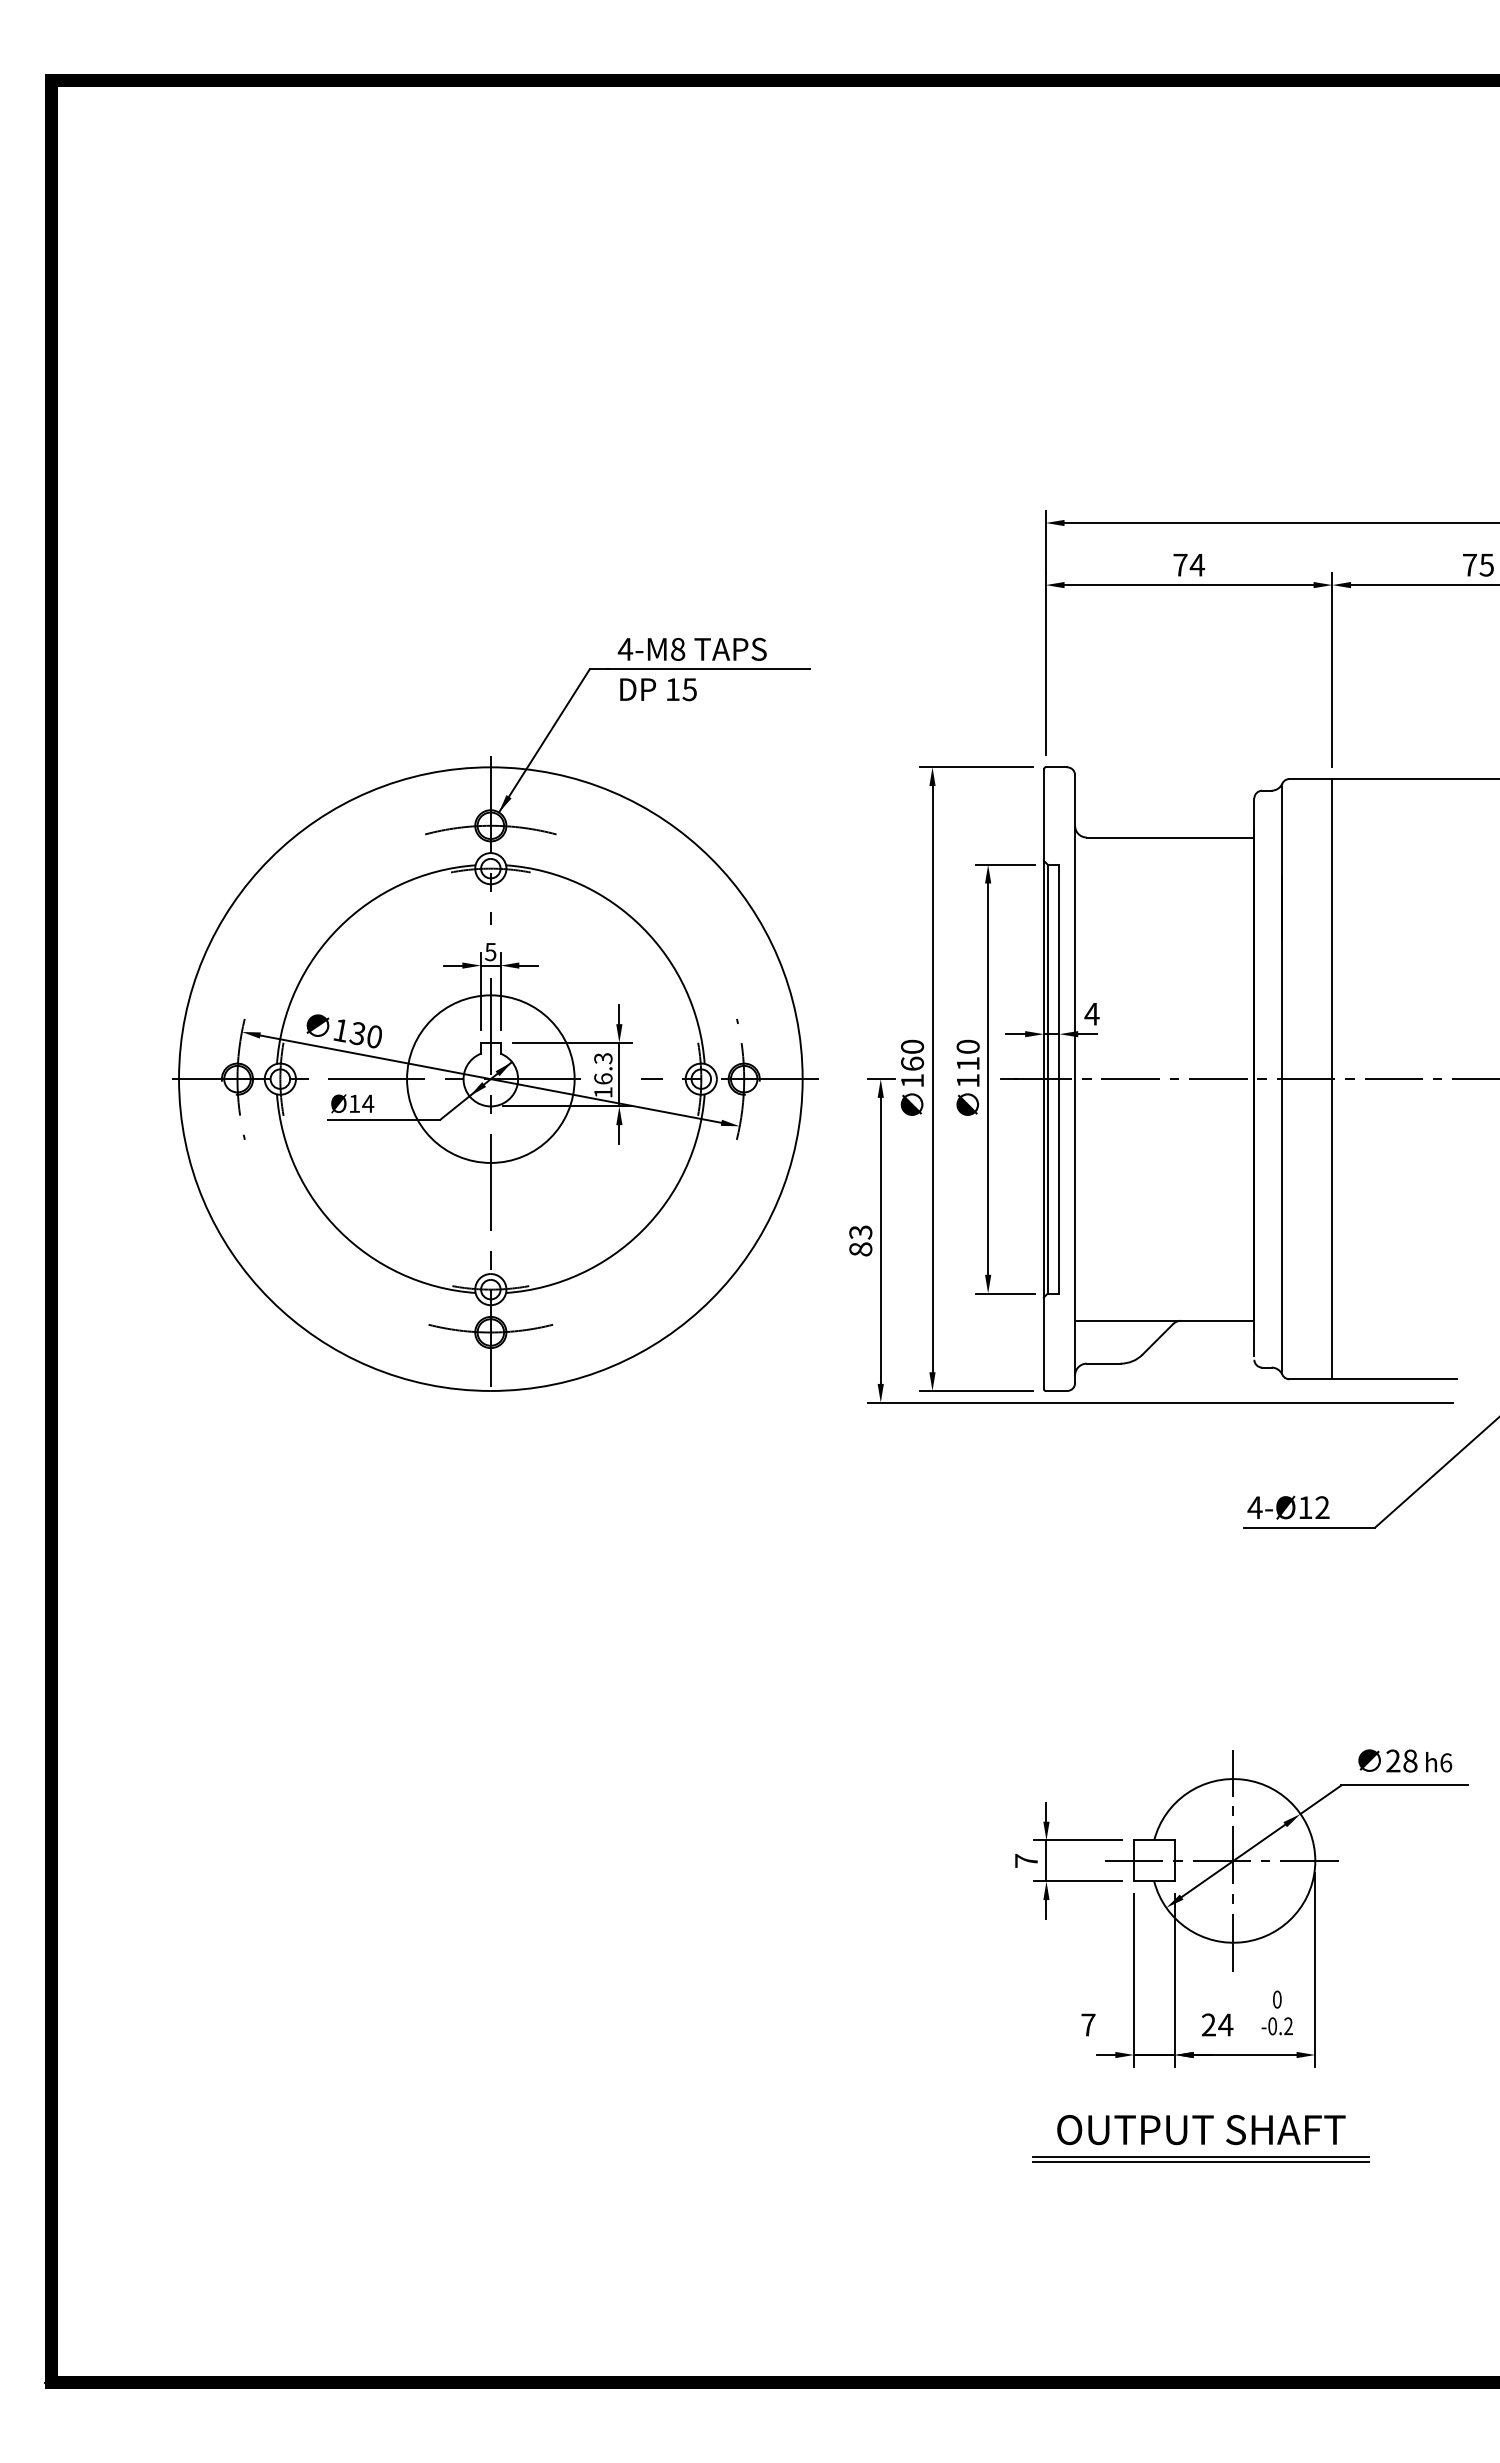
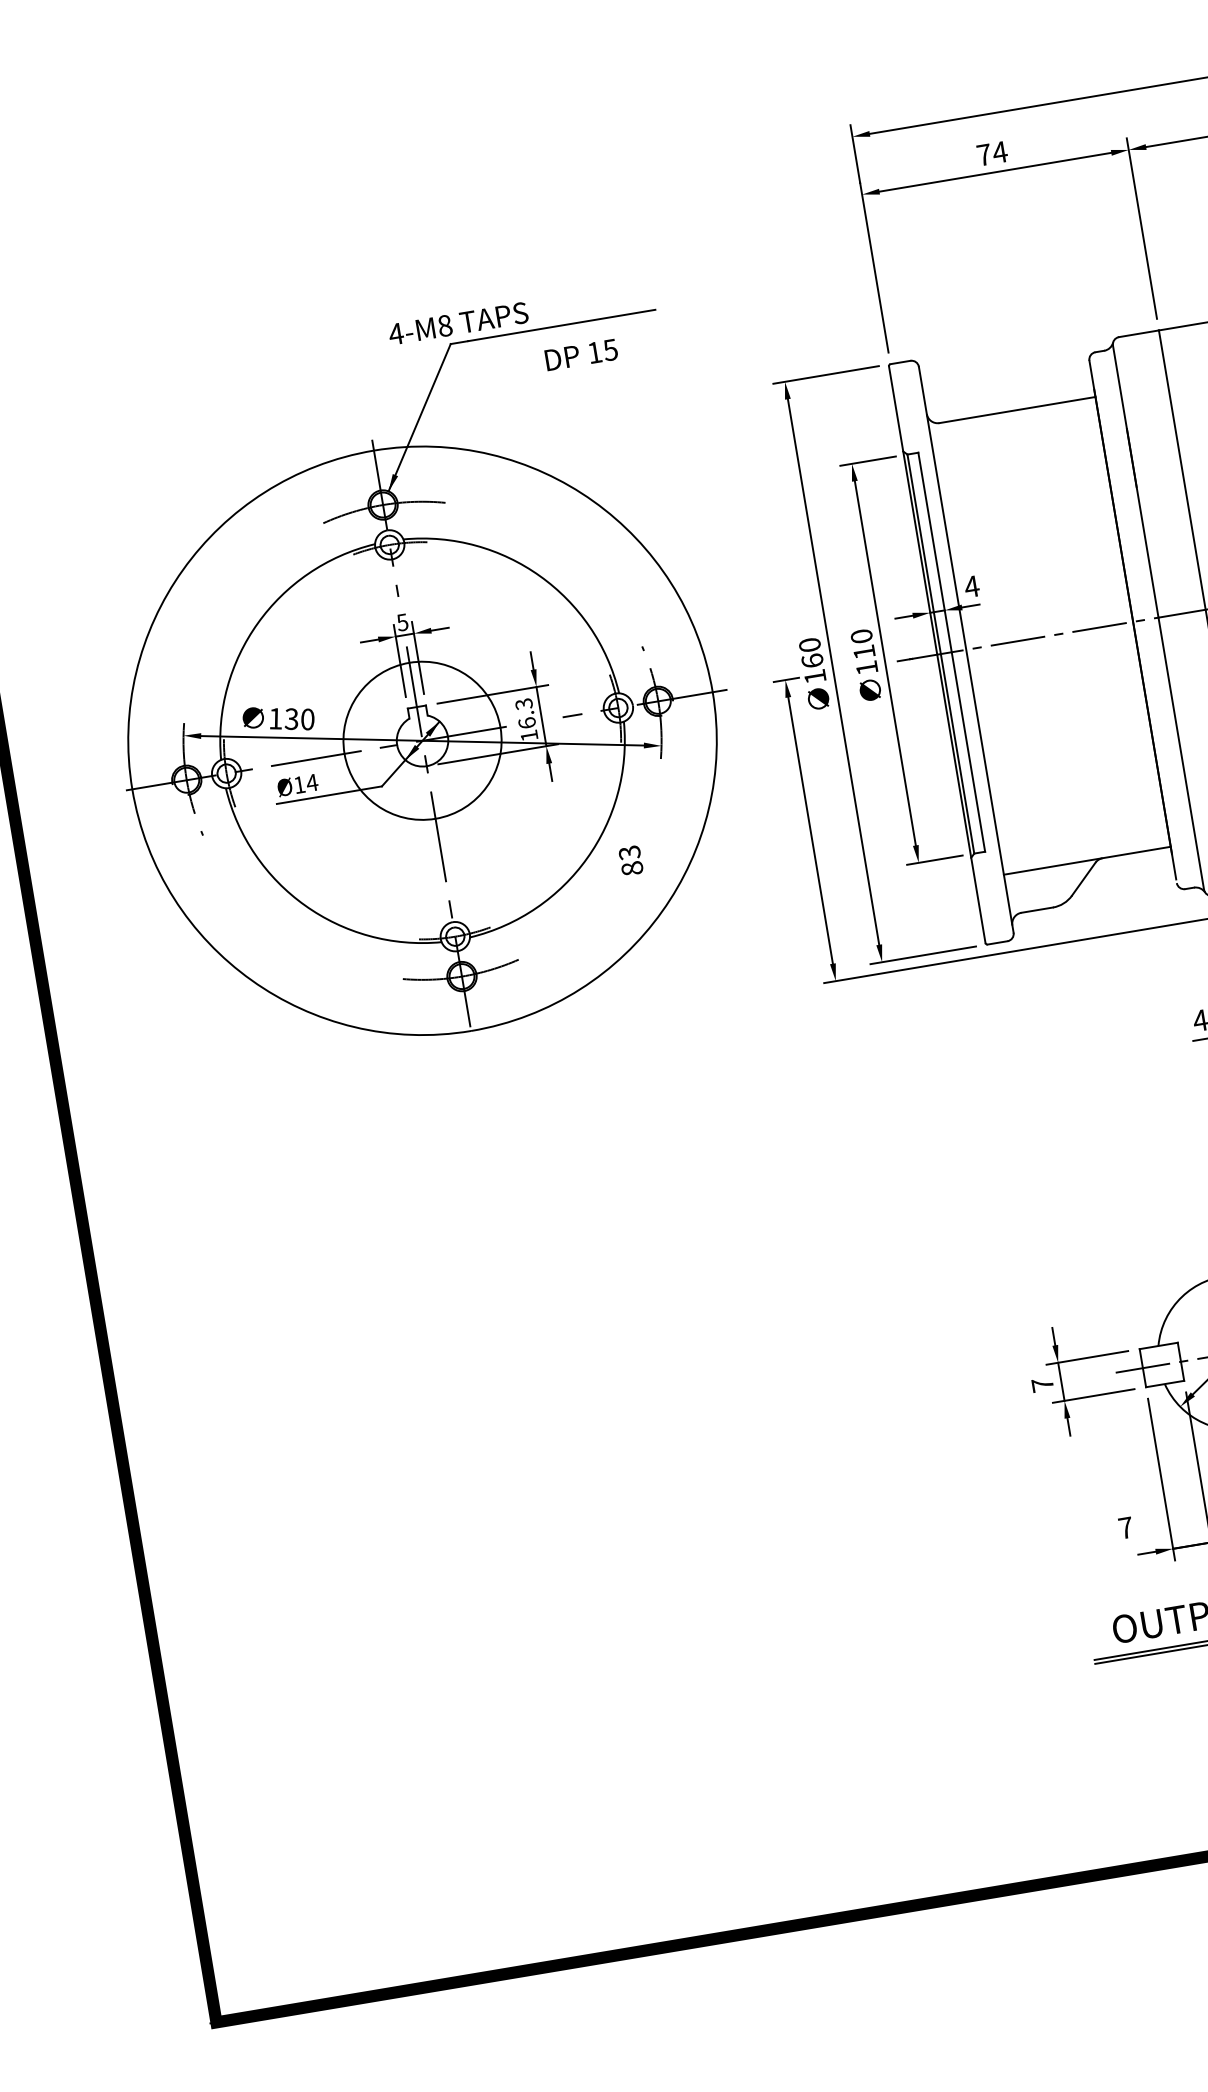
text: (691, 648) -> (457, 322), moved
text: (658, 689) -> (581, 354), moved
text: (860, 1240) -> (630, 860), moved

